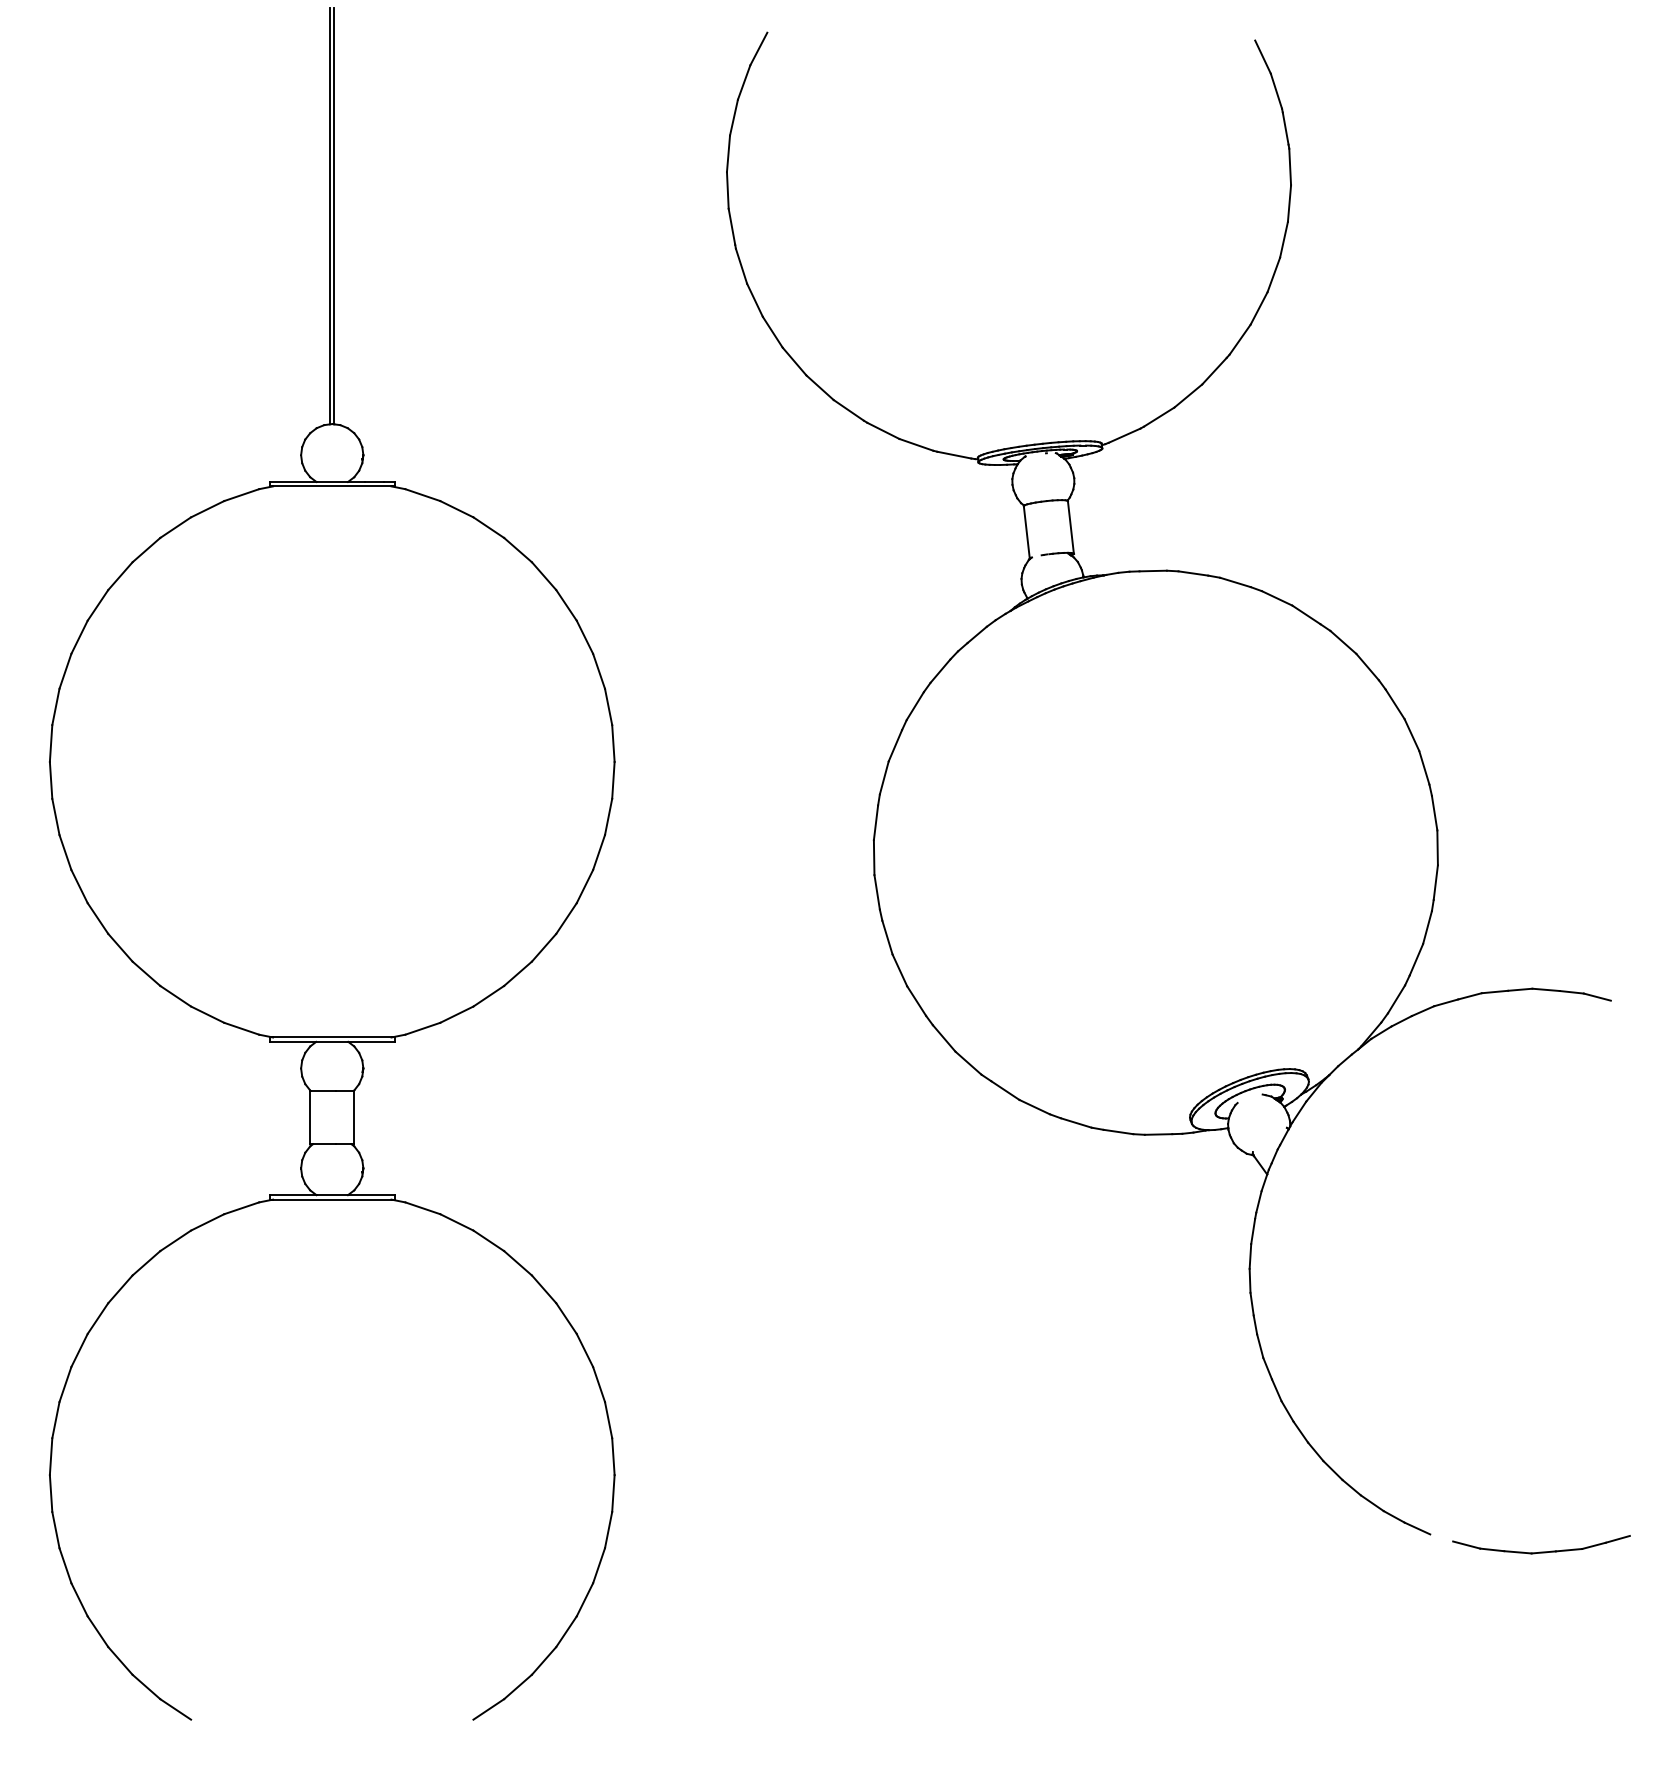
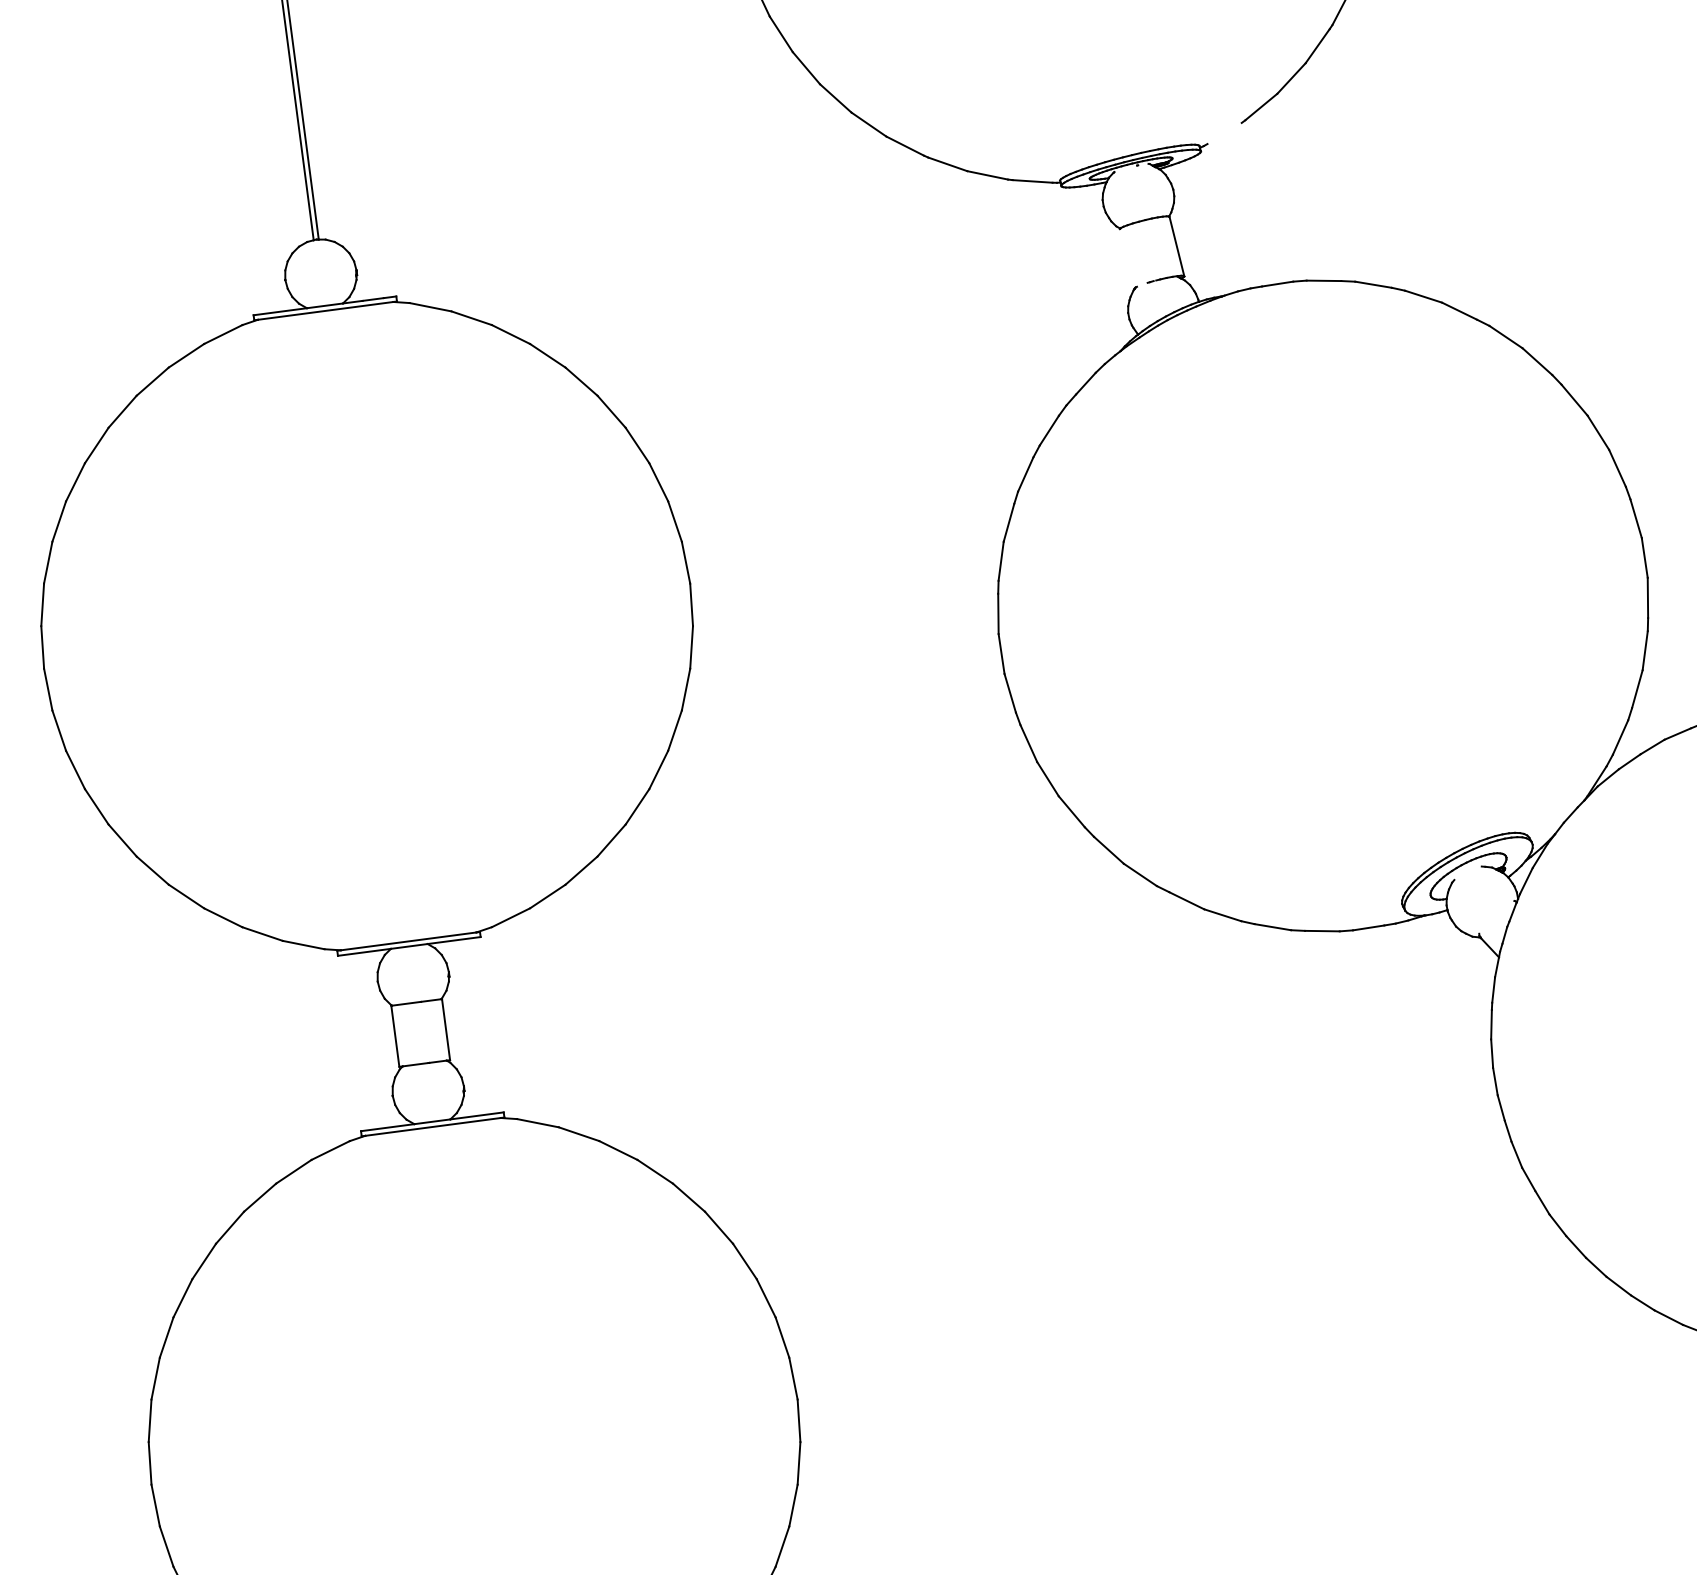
line: (1124, 435) -> (1224, 133), removed
line: (1026, 531) -> (1126, 257), removed

